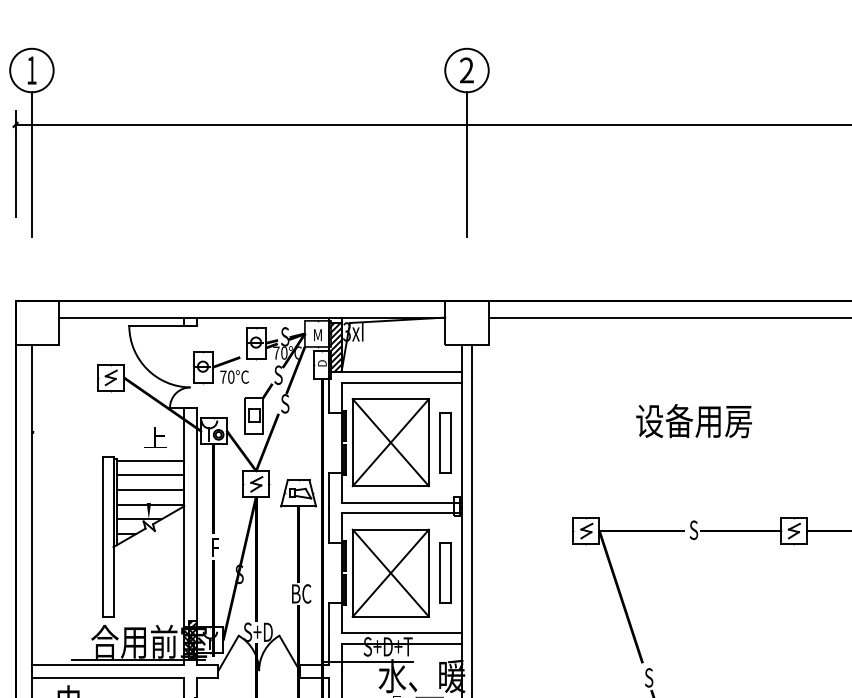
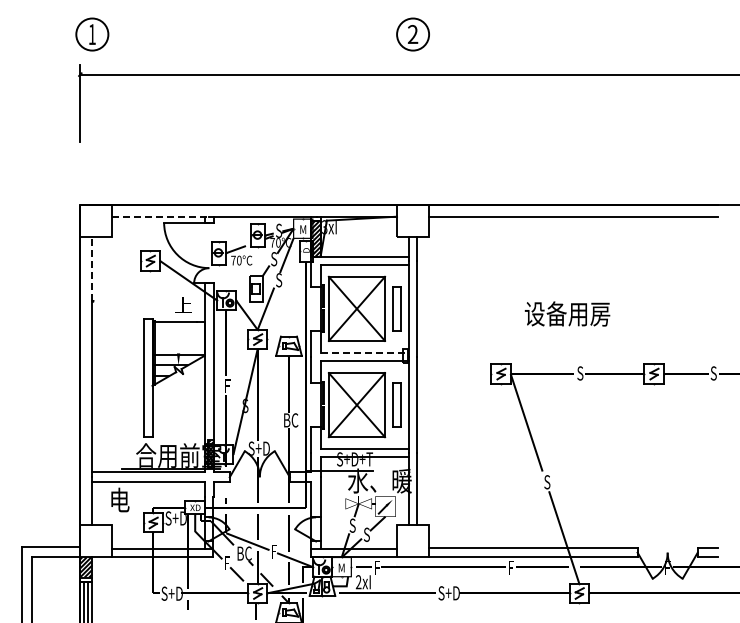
line: (32, 164) -> (92, 103), removed
line: (467, 164) -> (413, 103), removed
line: (125, 317) -> (161, 216), solid -> dashed
line: (32, 387) -> (92, 268), solid -> dashed
text: (694, 420) -> (567, 313), moved
line: (150, 474) -> (179, 332), removed
line: (150, 489) -> (179, 343), removed
line: (402, 503) -> (365, 353), solid -> dashed

